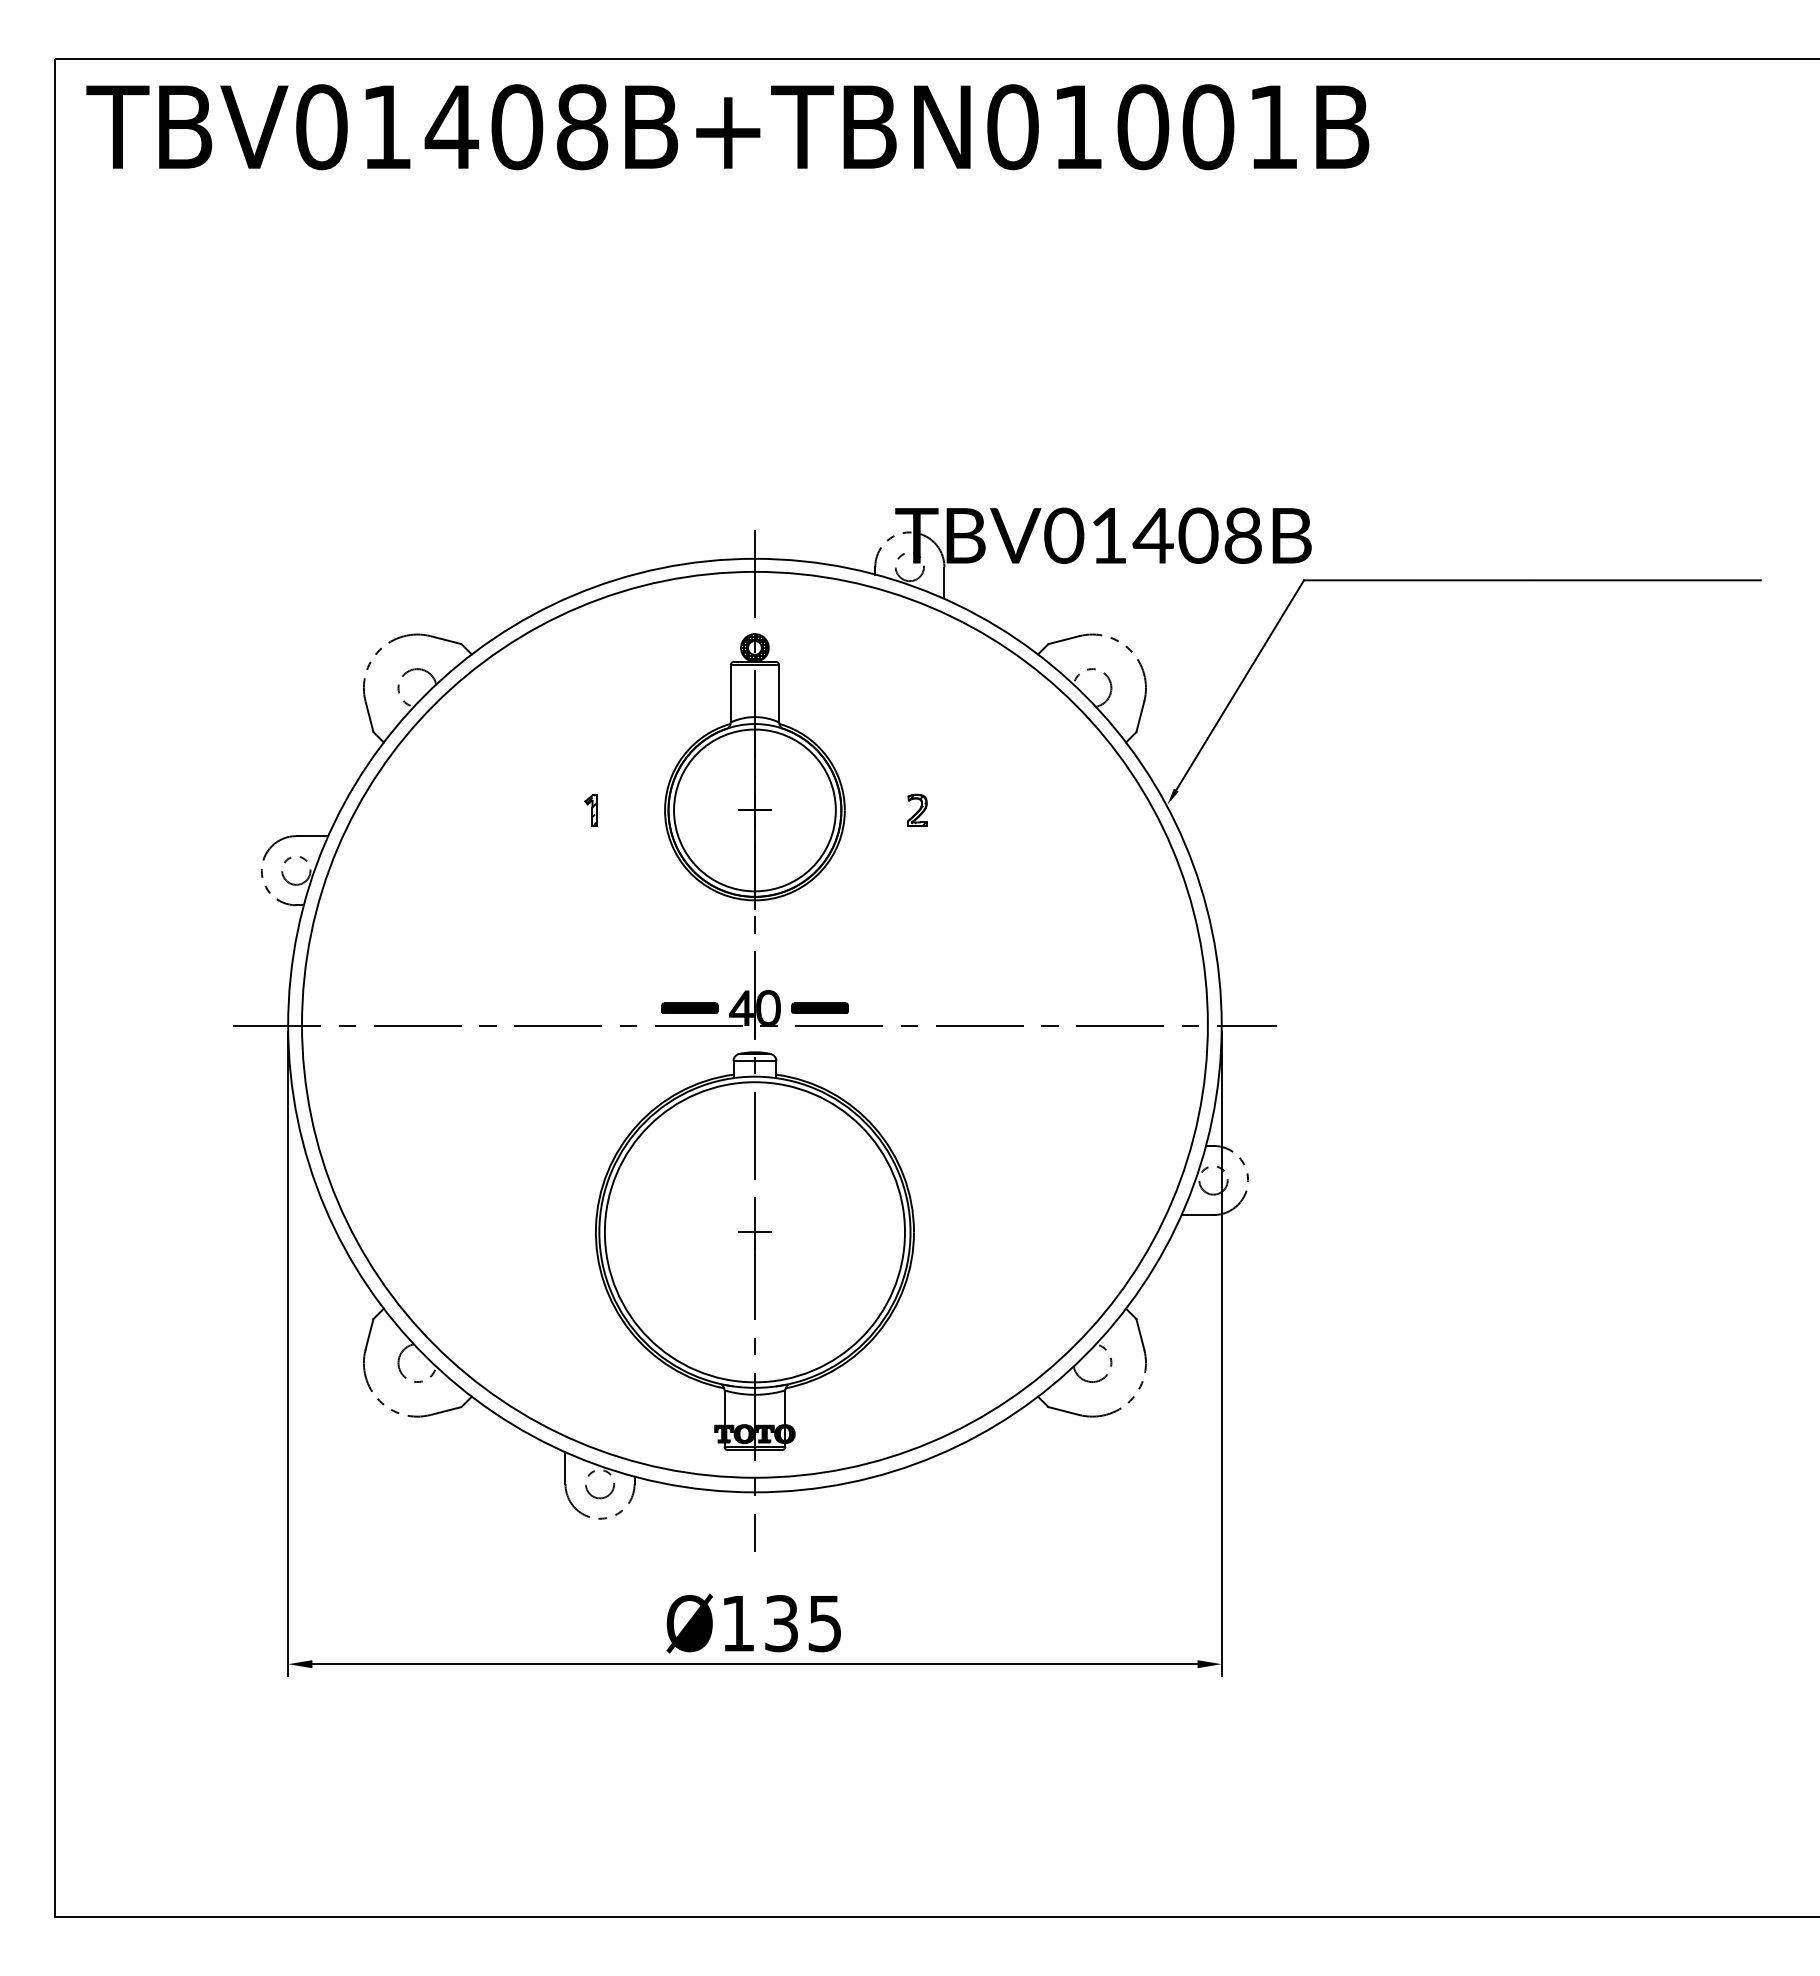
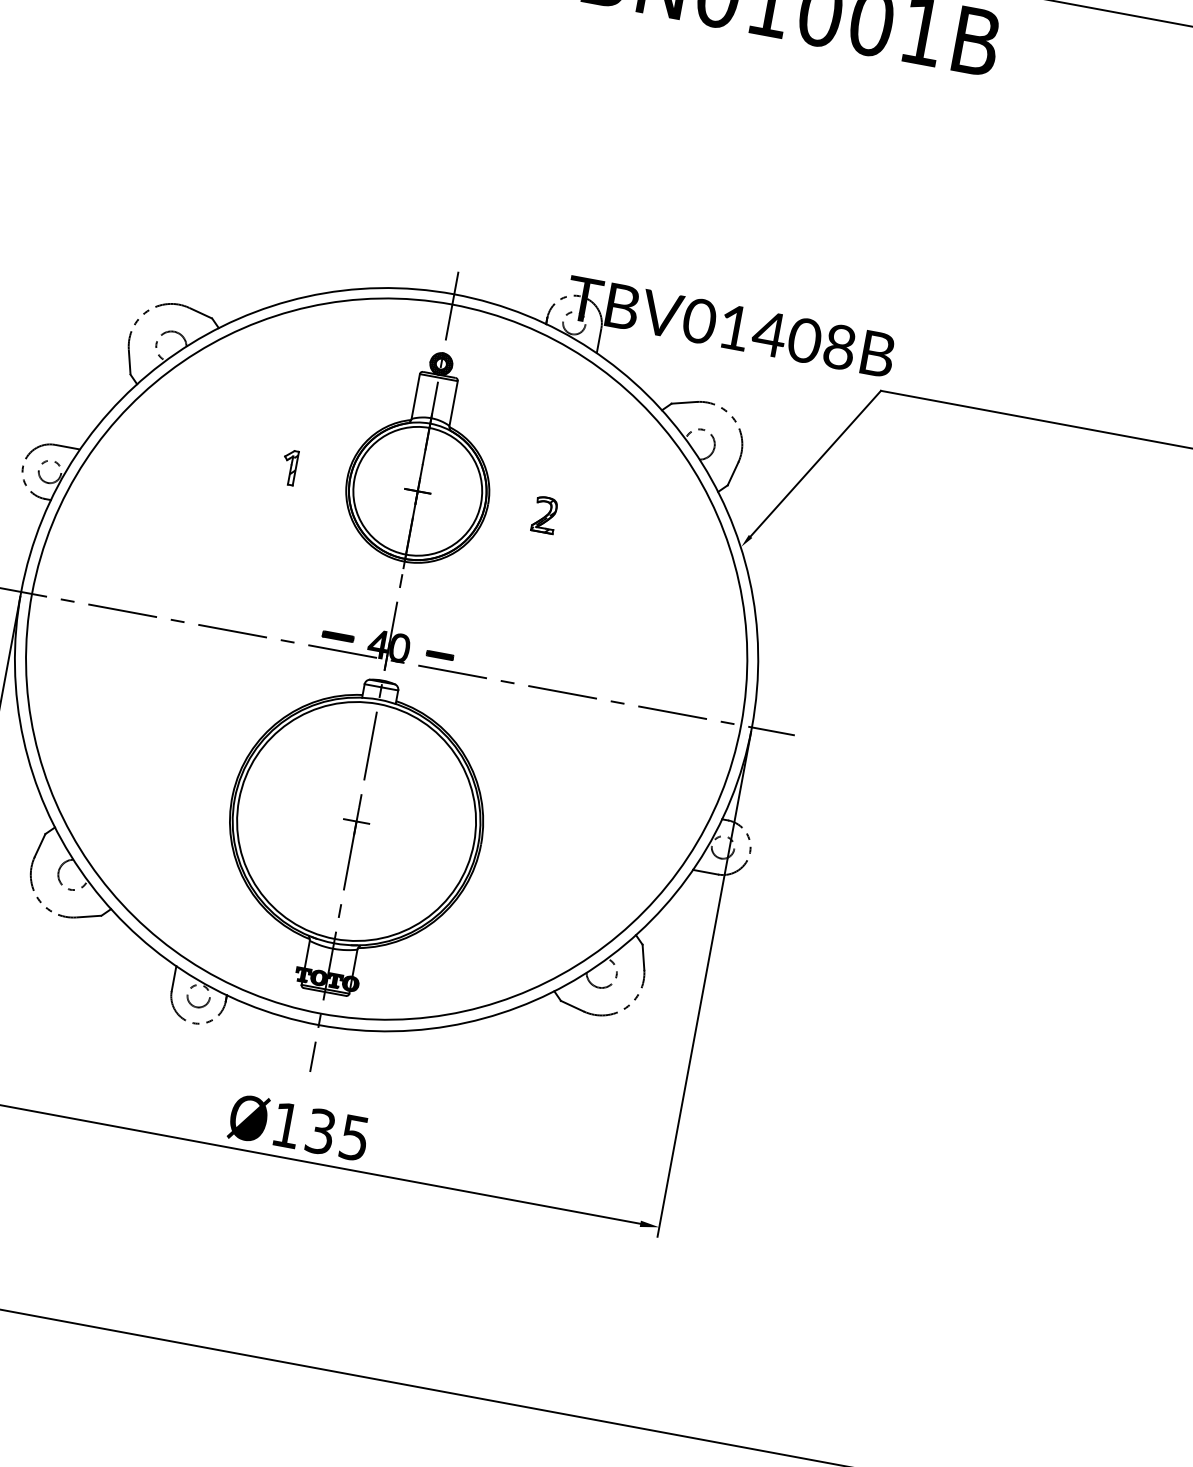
part: (917, 809) -> (545, 514), size x1.4
part: (590, 810) -> (289, 467), size x1.4
part: (689, 1007) -> (337, 636), size x0.7
part: (819, 1007) -> (439, 654), size x0.6

